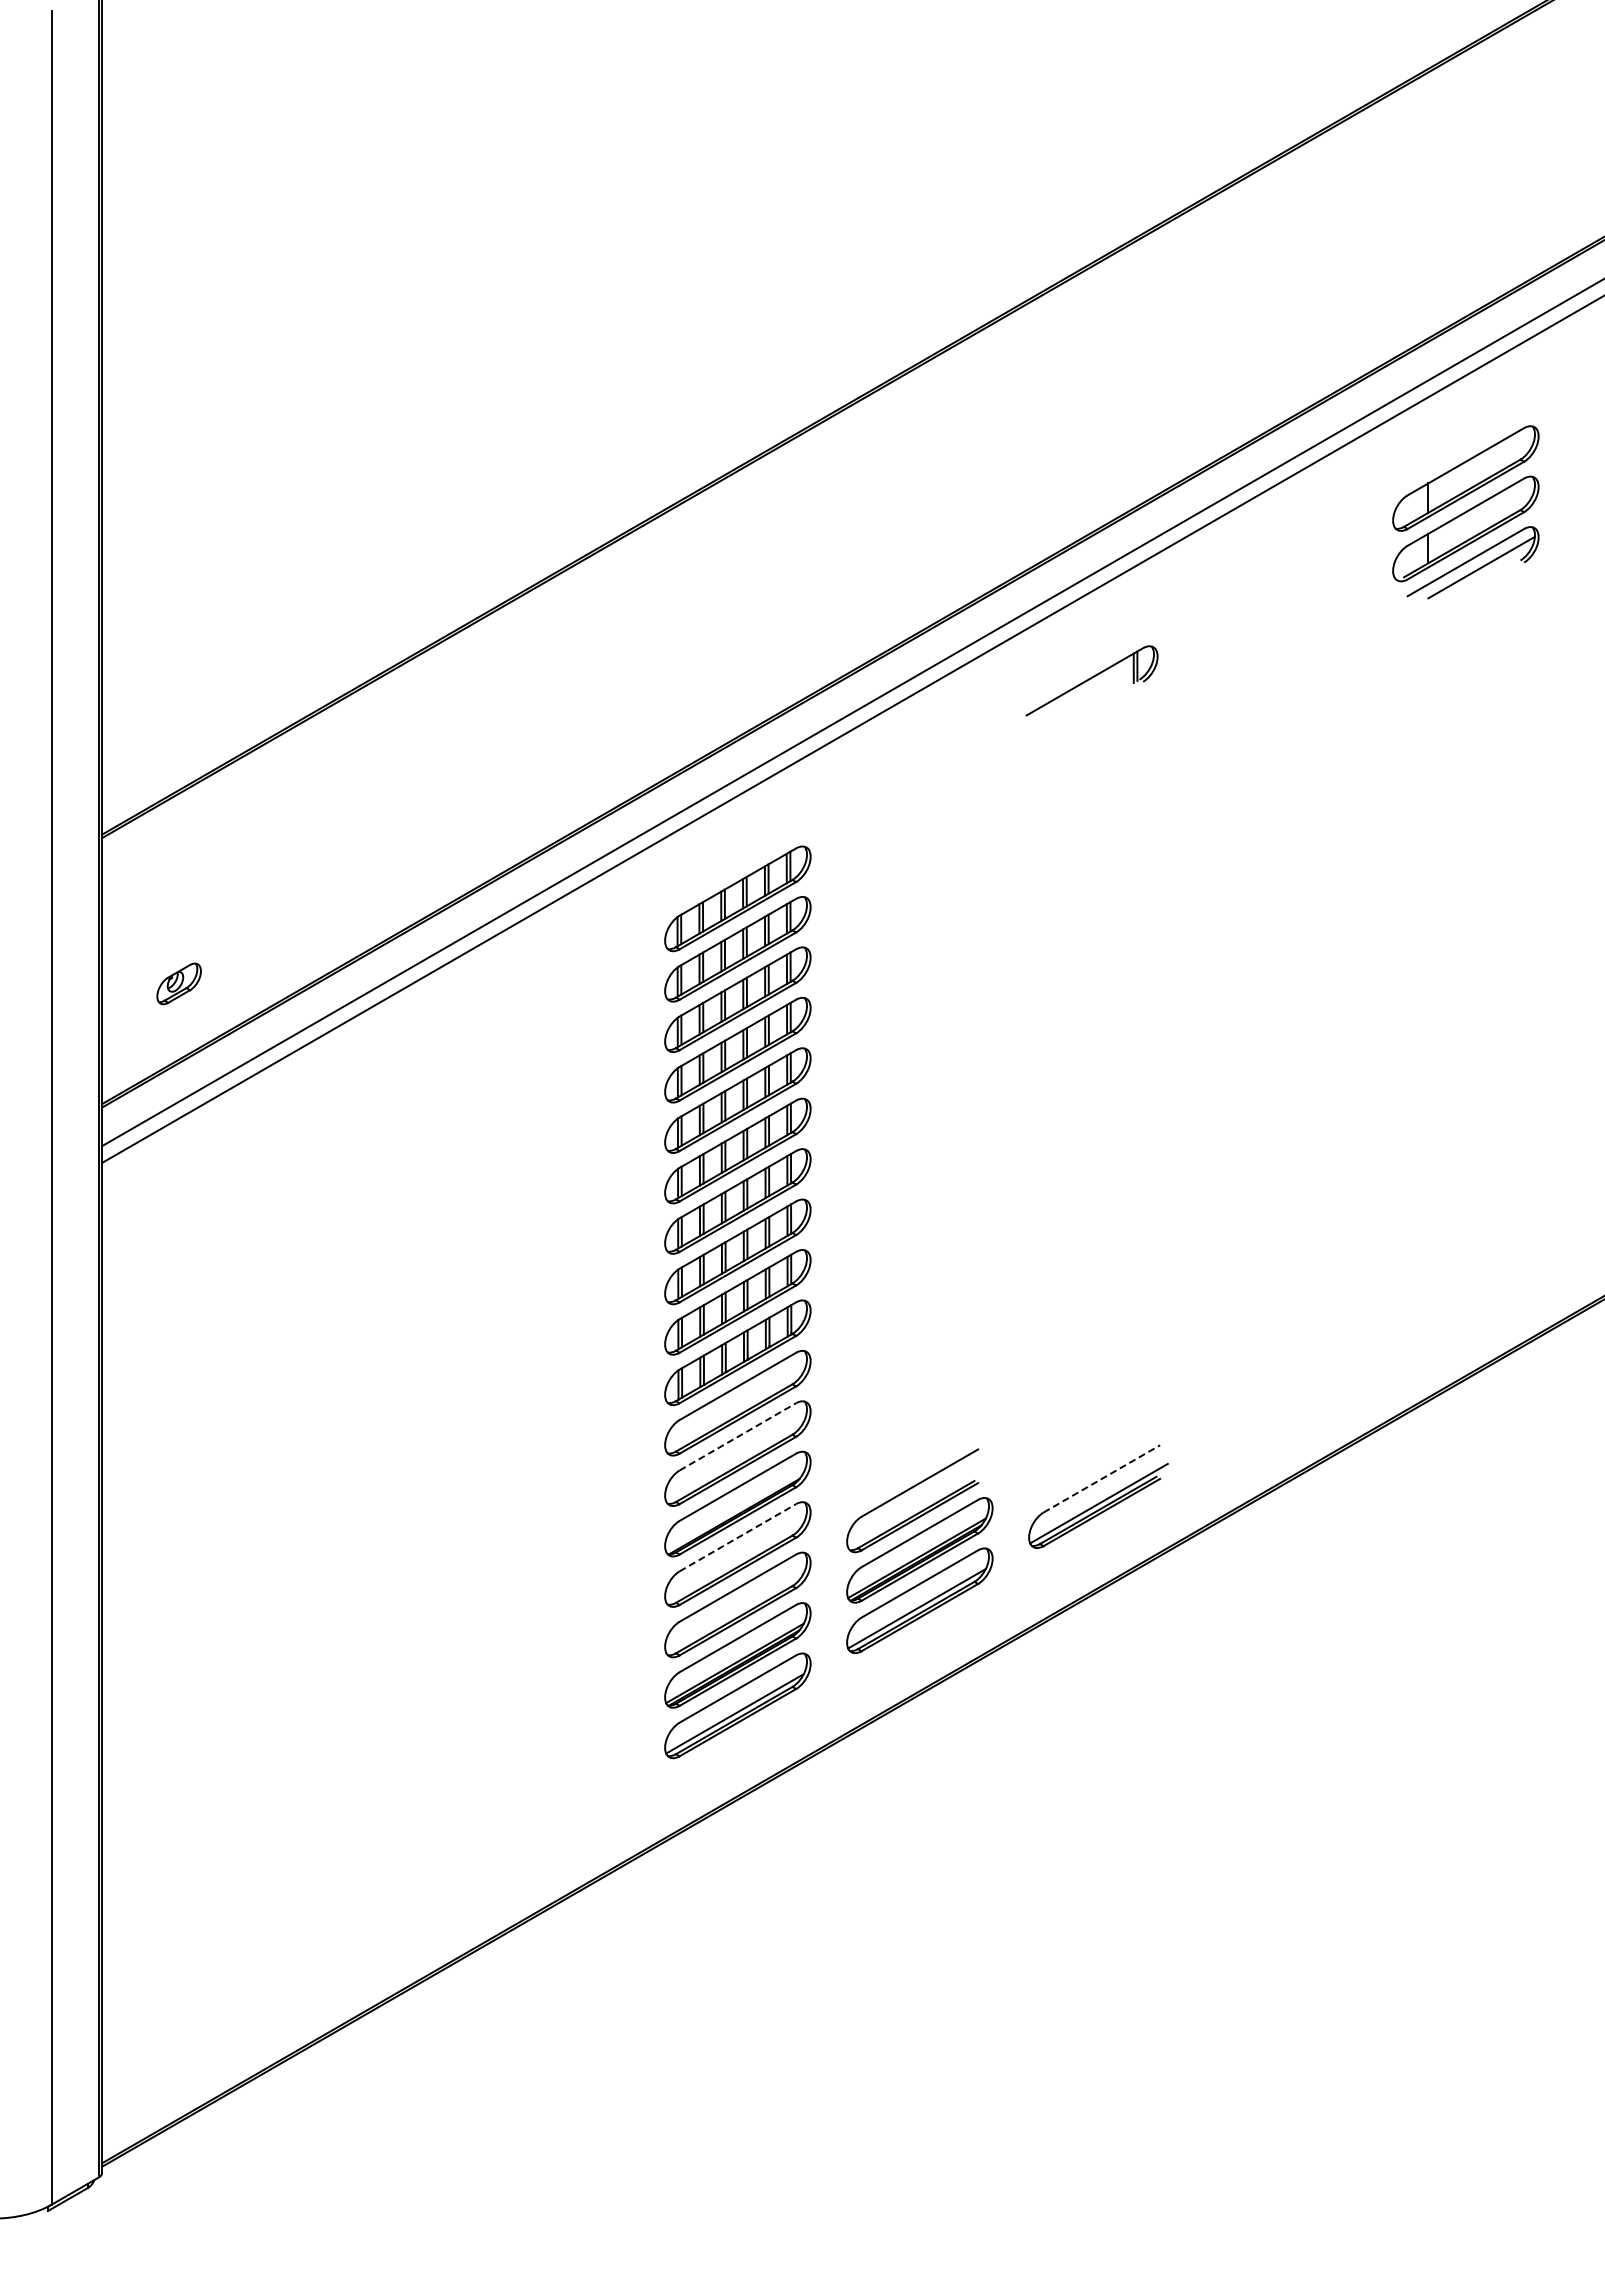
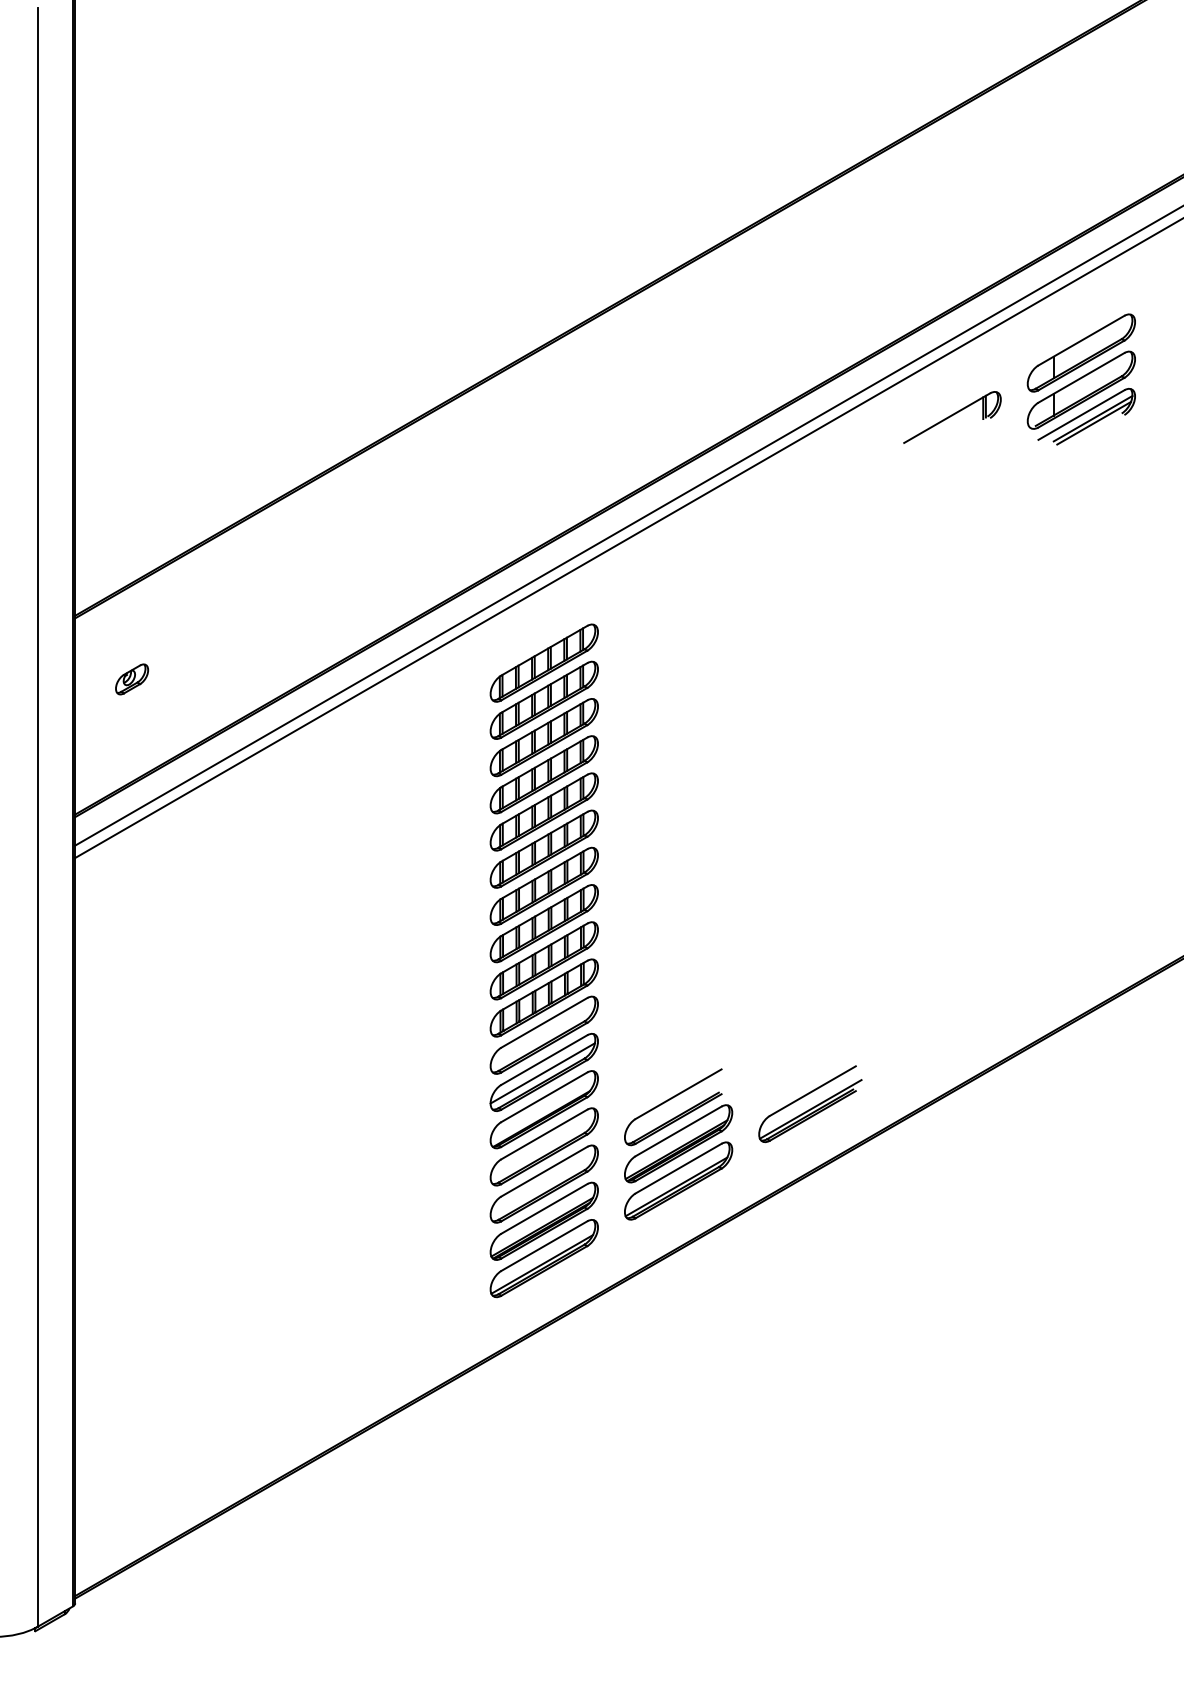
line: (1483, 573) -> (1094, 423), added
part: (1091, 680) -> (952, 417), moved
part: (178, 983) -> (131, 679), moved
line: (738, 1436) -> (544, 1059), dashed -> solid
line: (735, 1454) -> (542, 1073), added
line: (1102, 1478) -> (813, 1090), dashed -> solid
line: (738, 1537) -> (544, 1134), dashed -> solid

